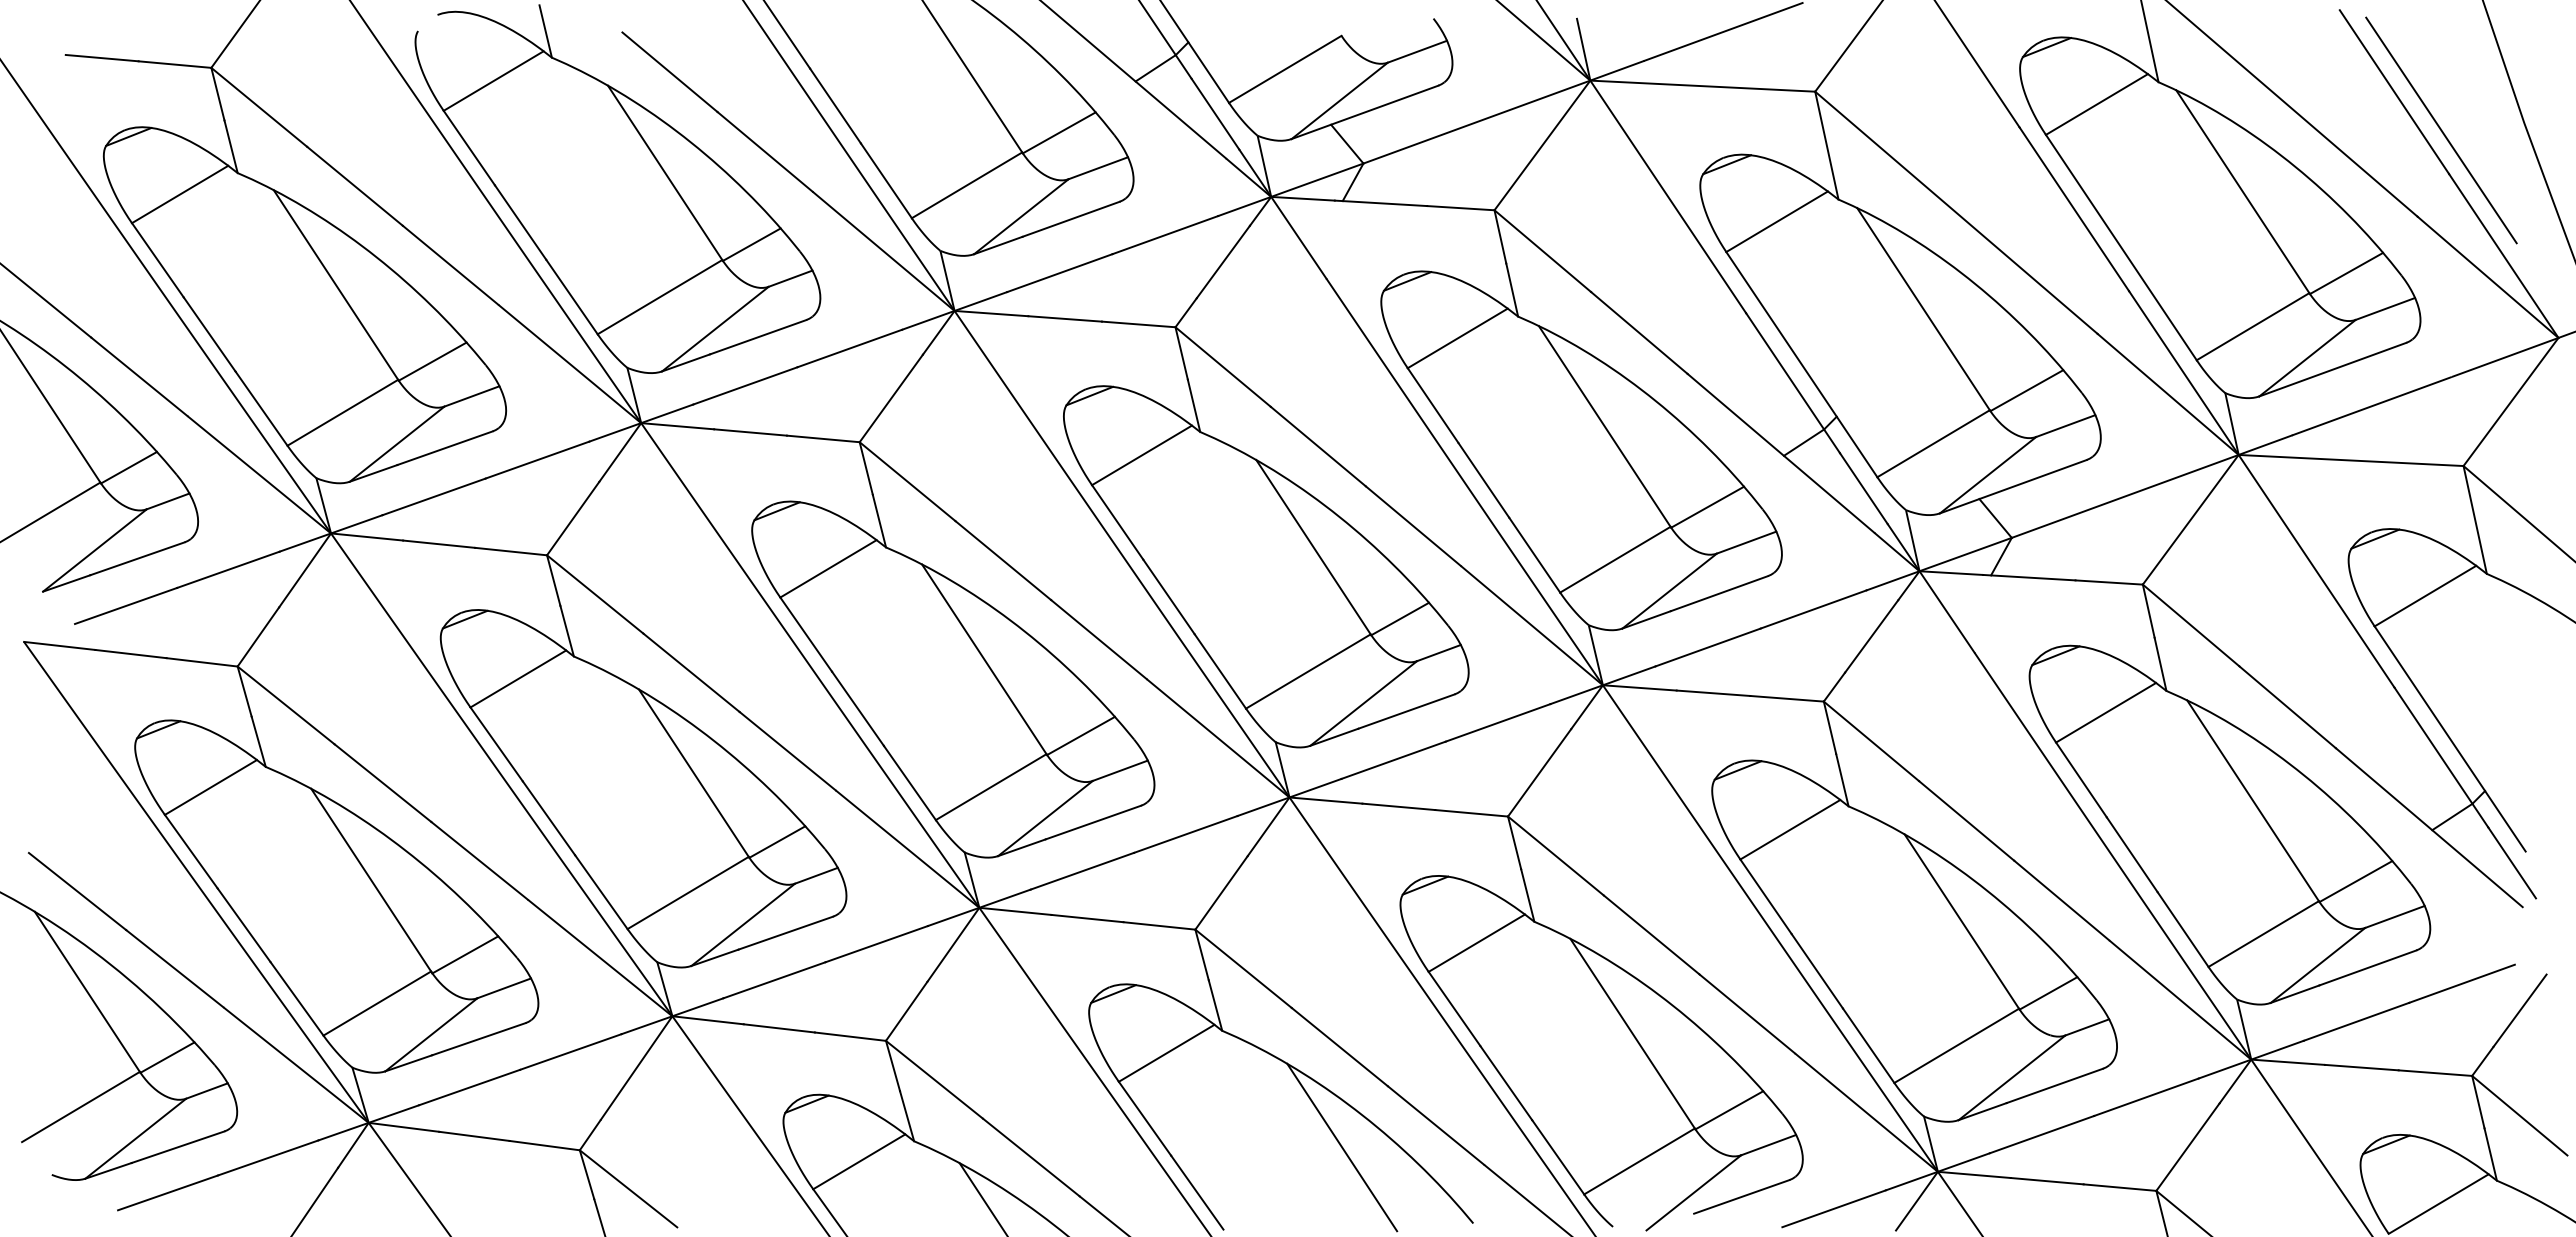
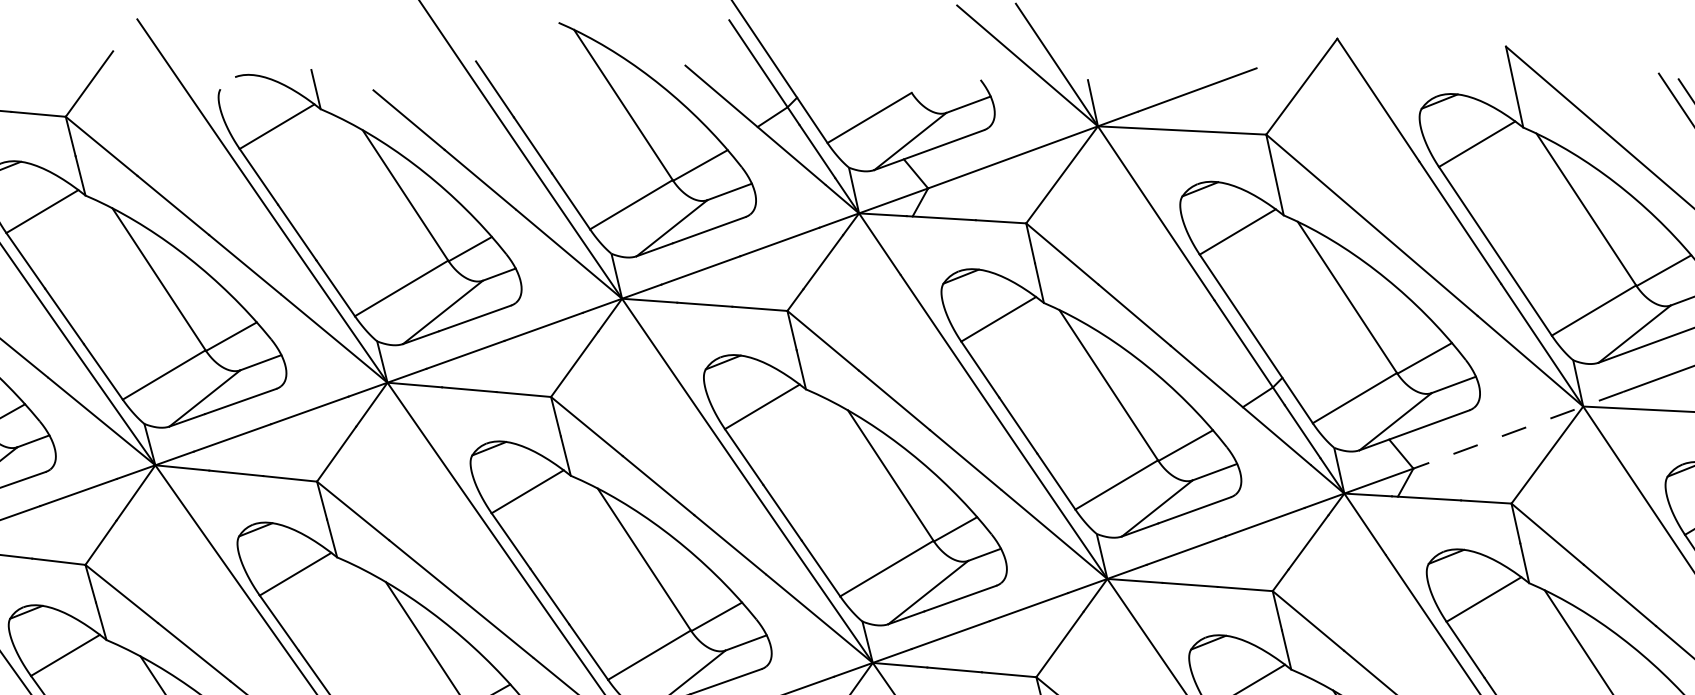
line: (2151, 486) -> (1517, 430), solid -> dashed

